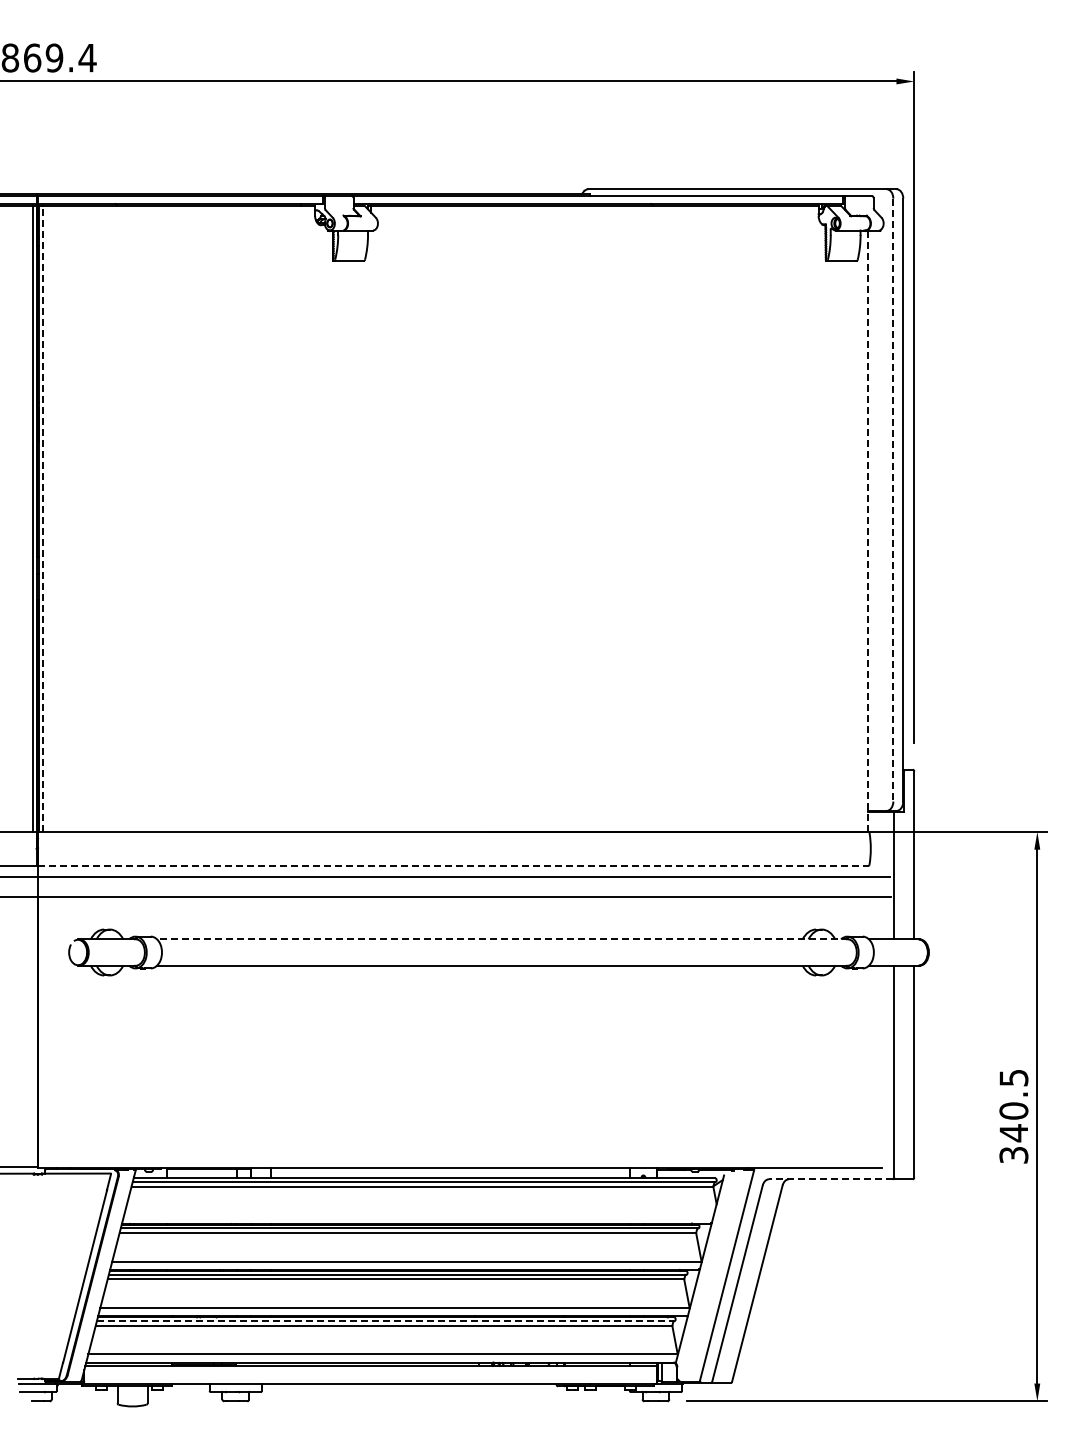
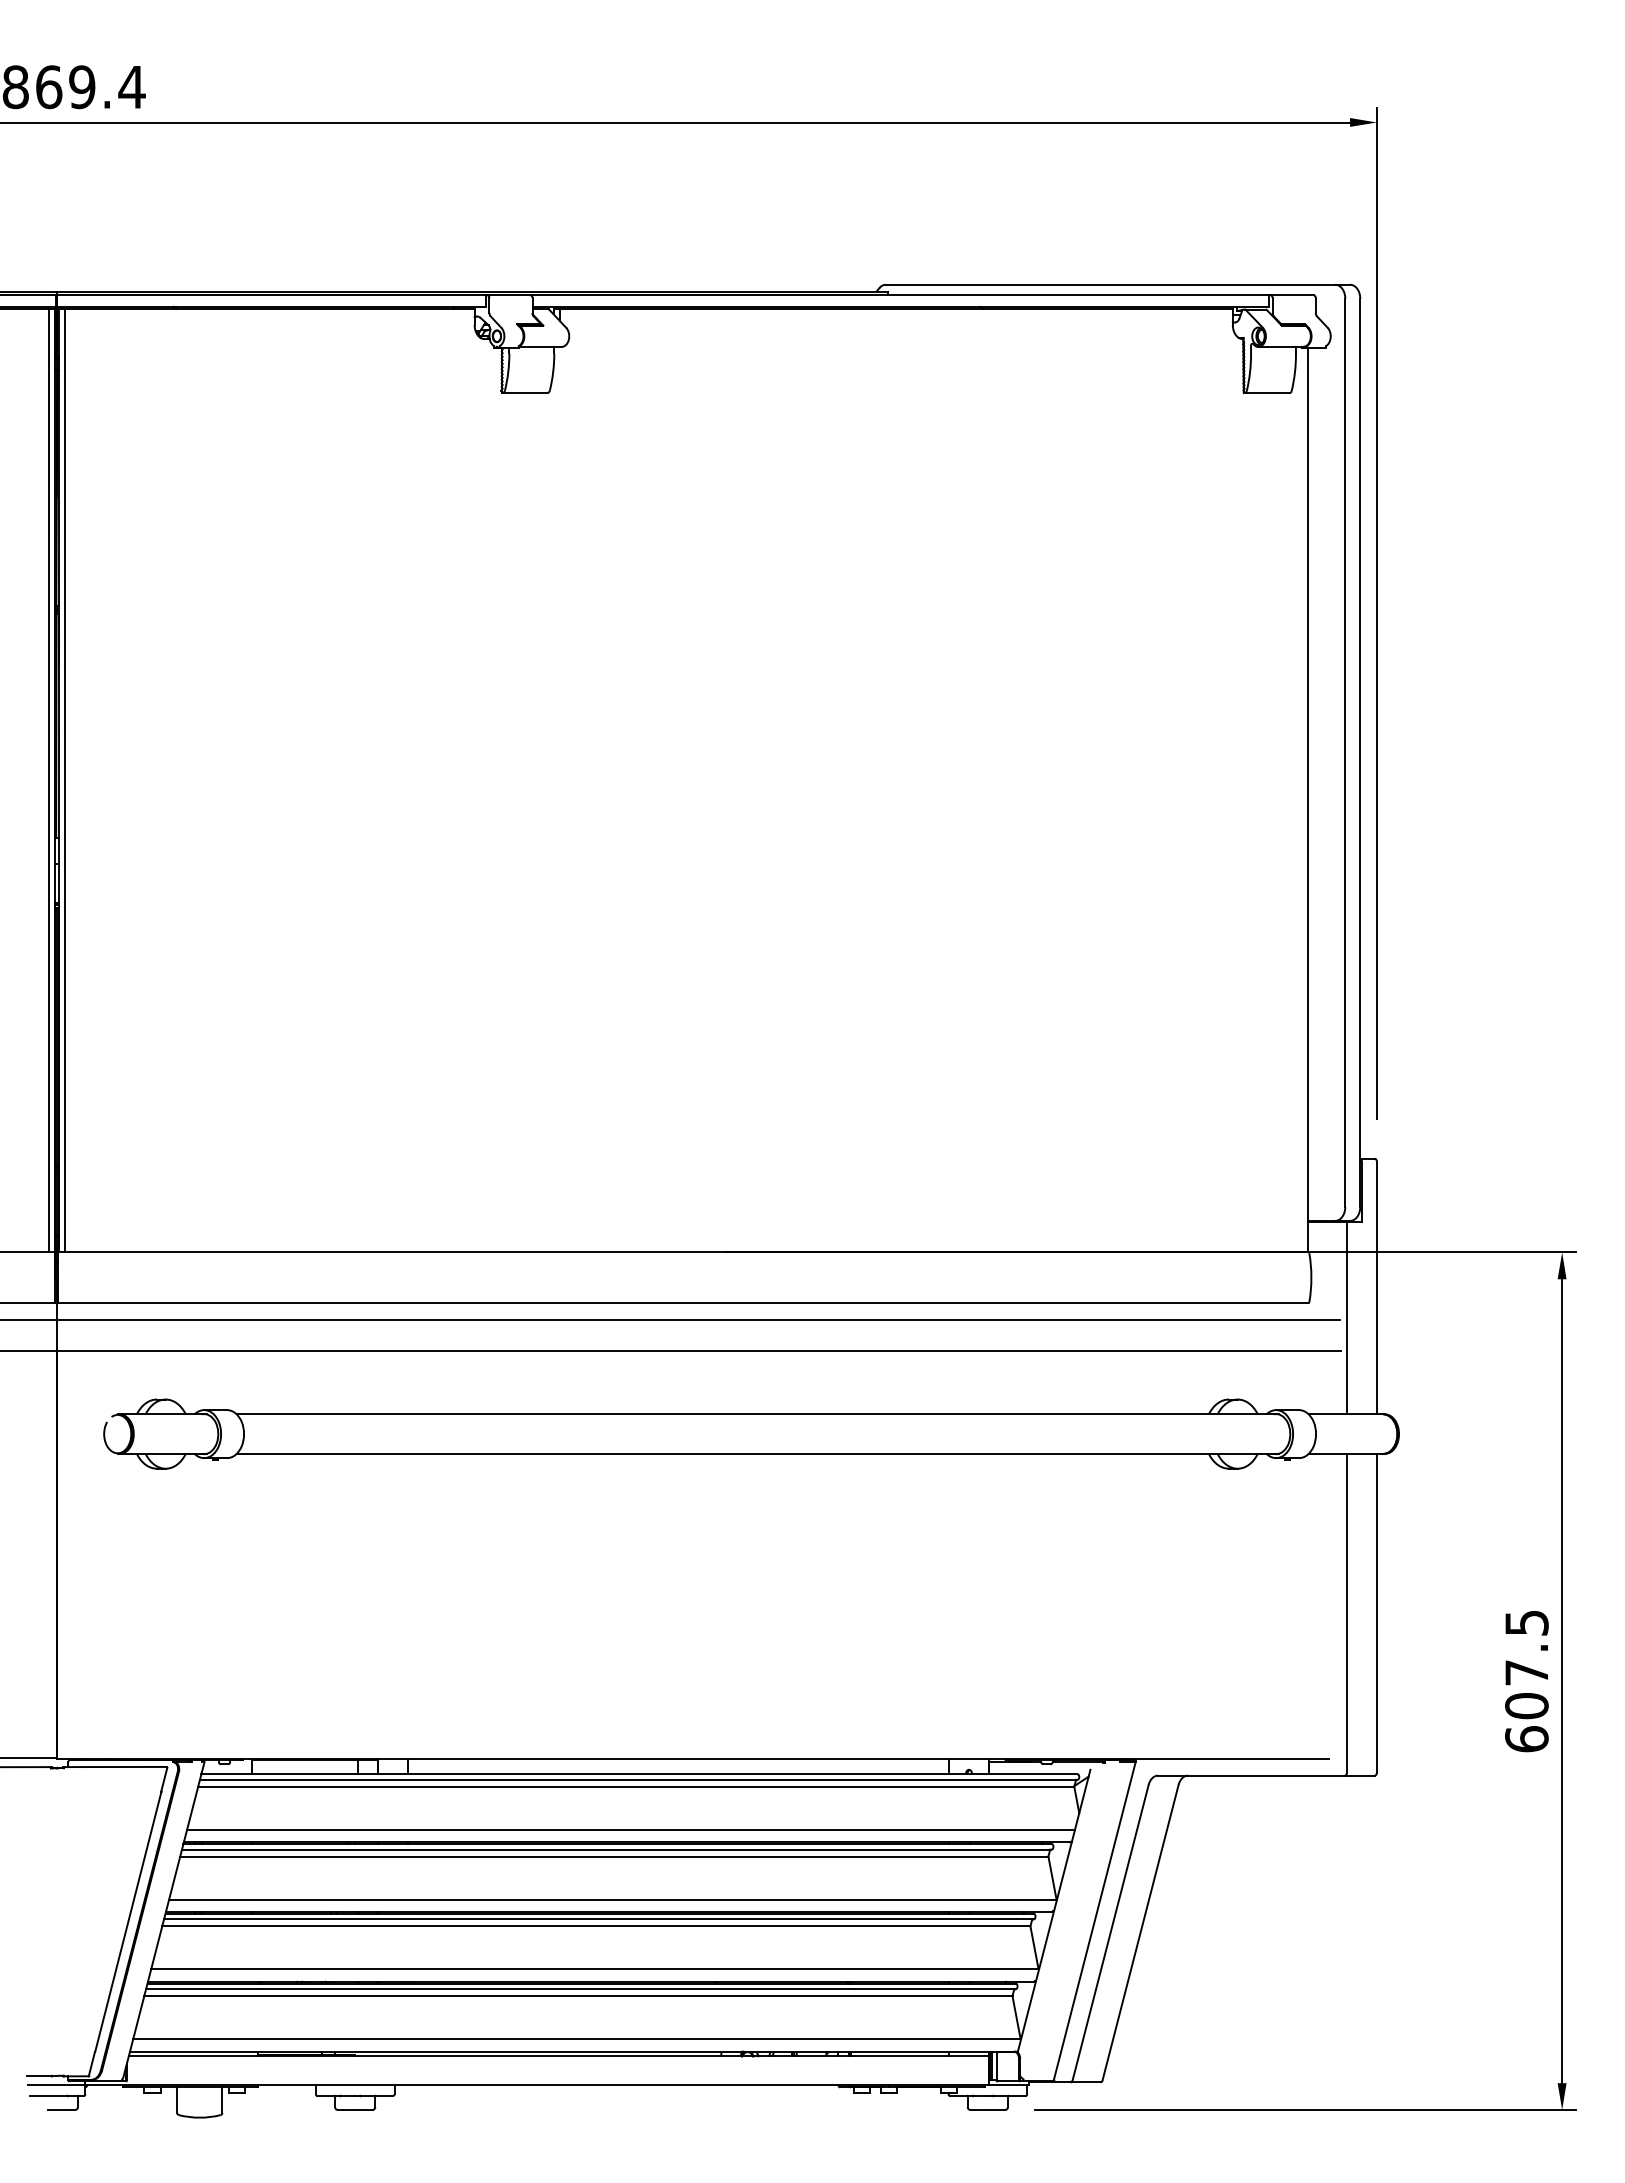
line: (893, 500) -> (1345, 753), dashed -> solid
line: (43, 518) -> (65, 780), dashed -> solid
line: (868, 531) -> (1307, 800), dashed -> solid
line: (454, 865) -> (684, 1303), dashed -> solid
line: (503, 939) -> (758, 1414), dashed -> solid
text: (1013, 1132) -> (1526, 1705), 340.5 -> 607.5
line: (830, 1179) -> (1250, 1775), dashed -> solid
line: (418, 1215) -> (630, 1830), added
line: (385, 1321) -> (580, 1989), dashed -> solid

